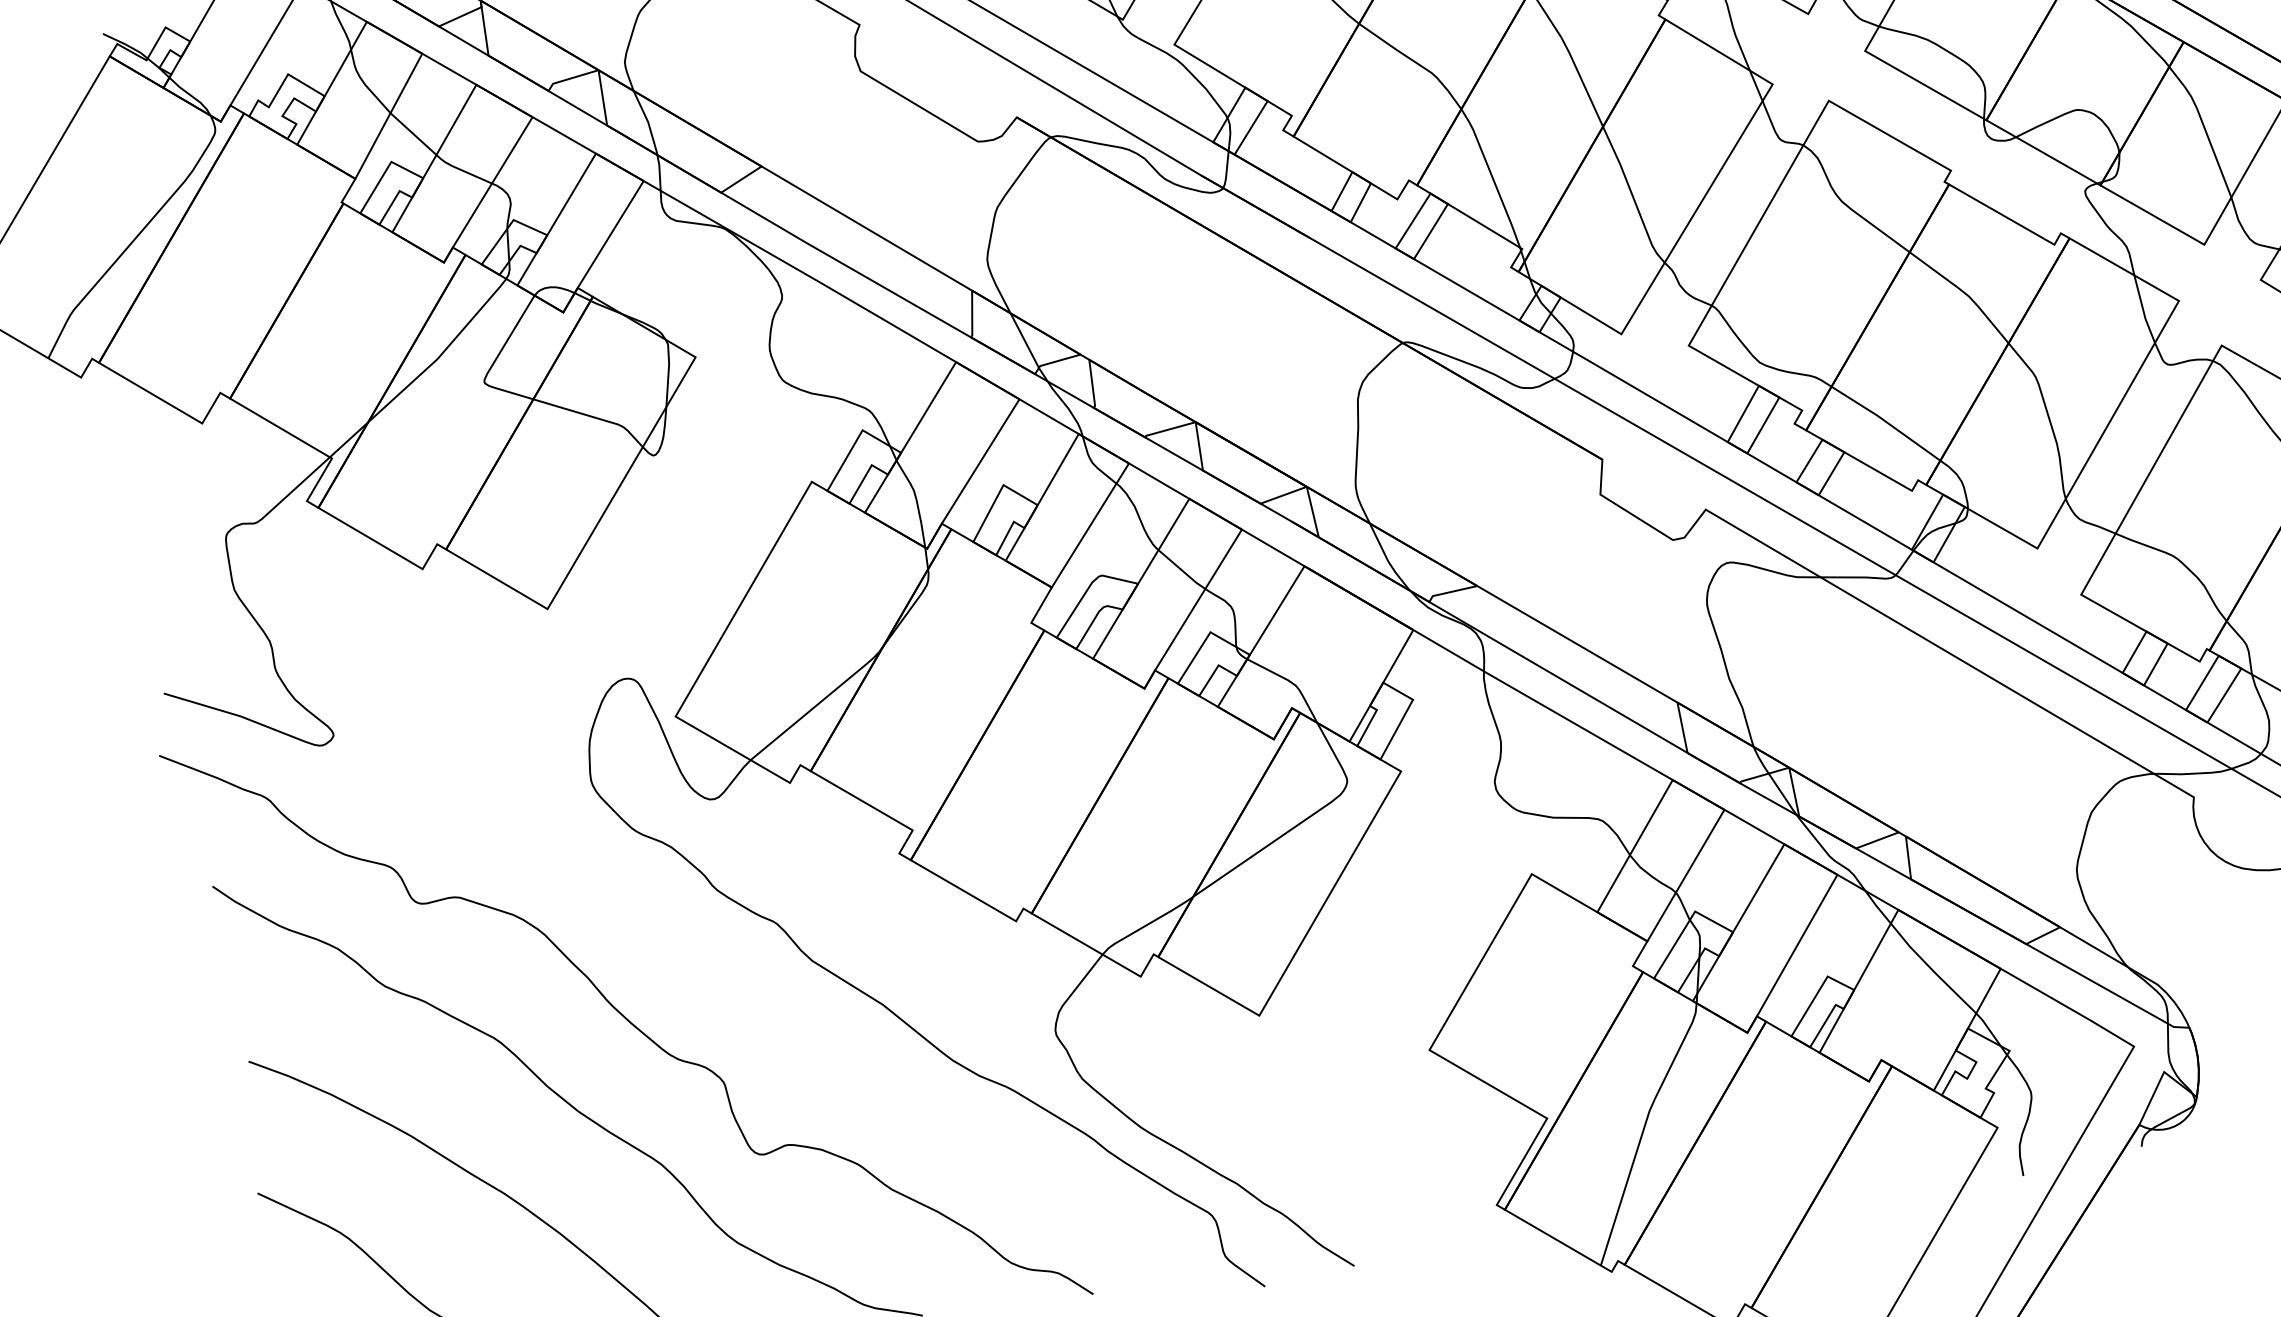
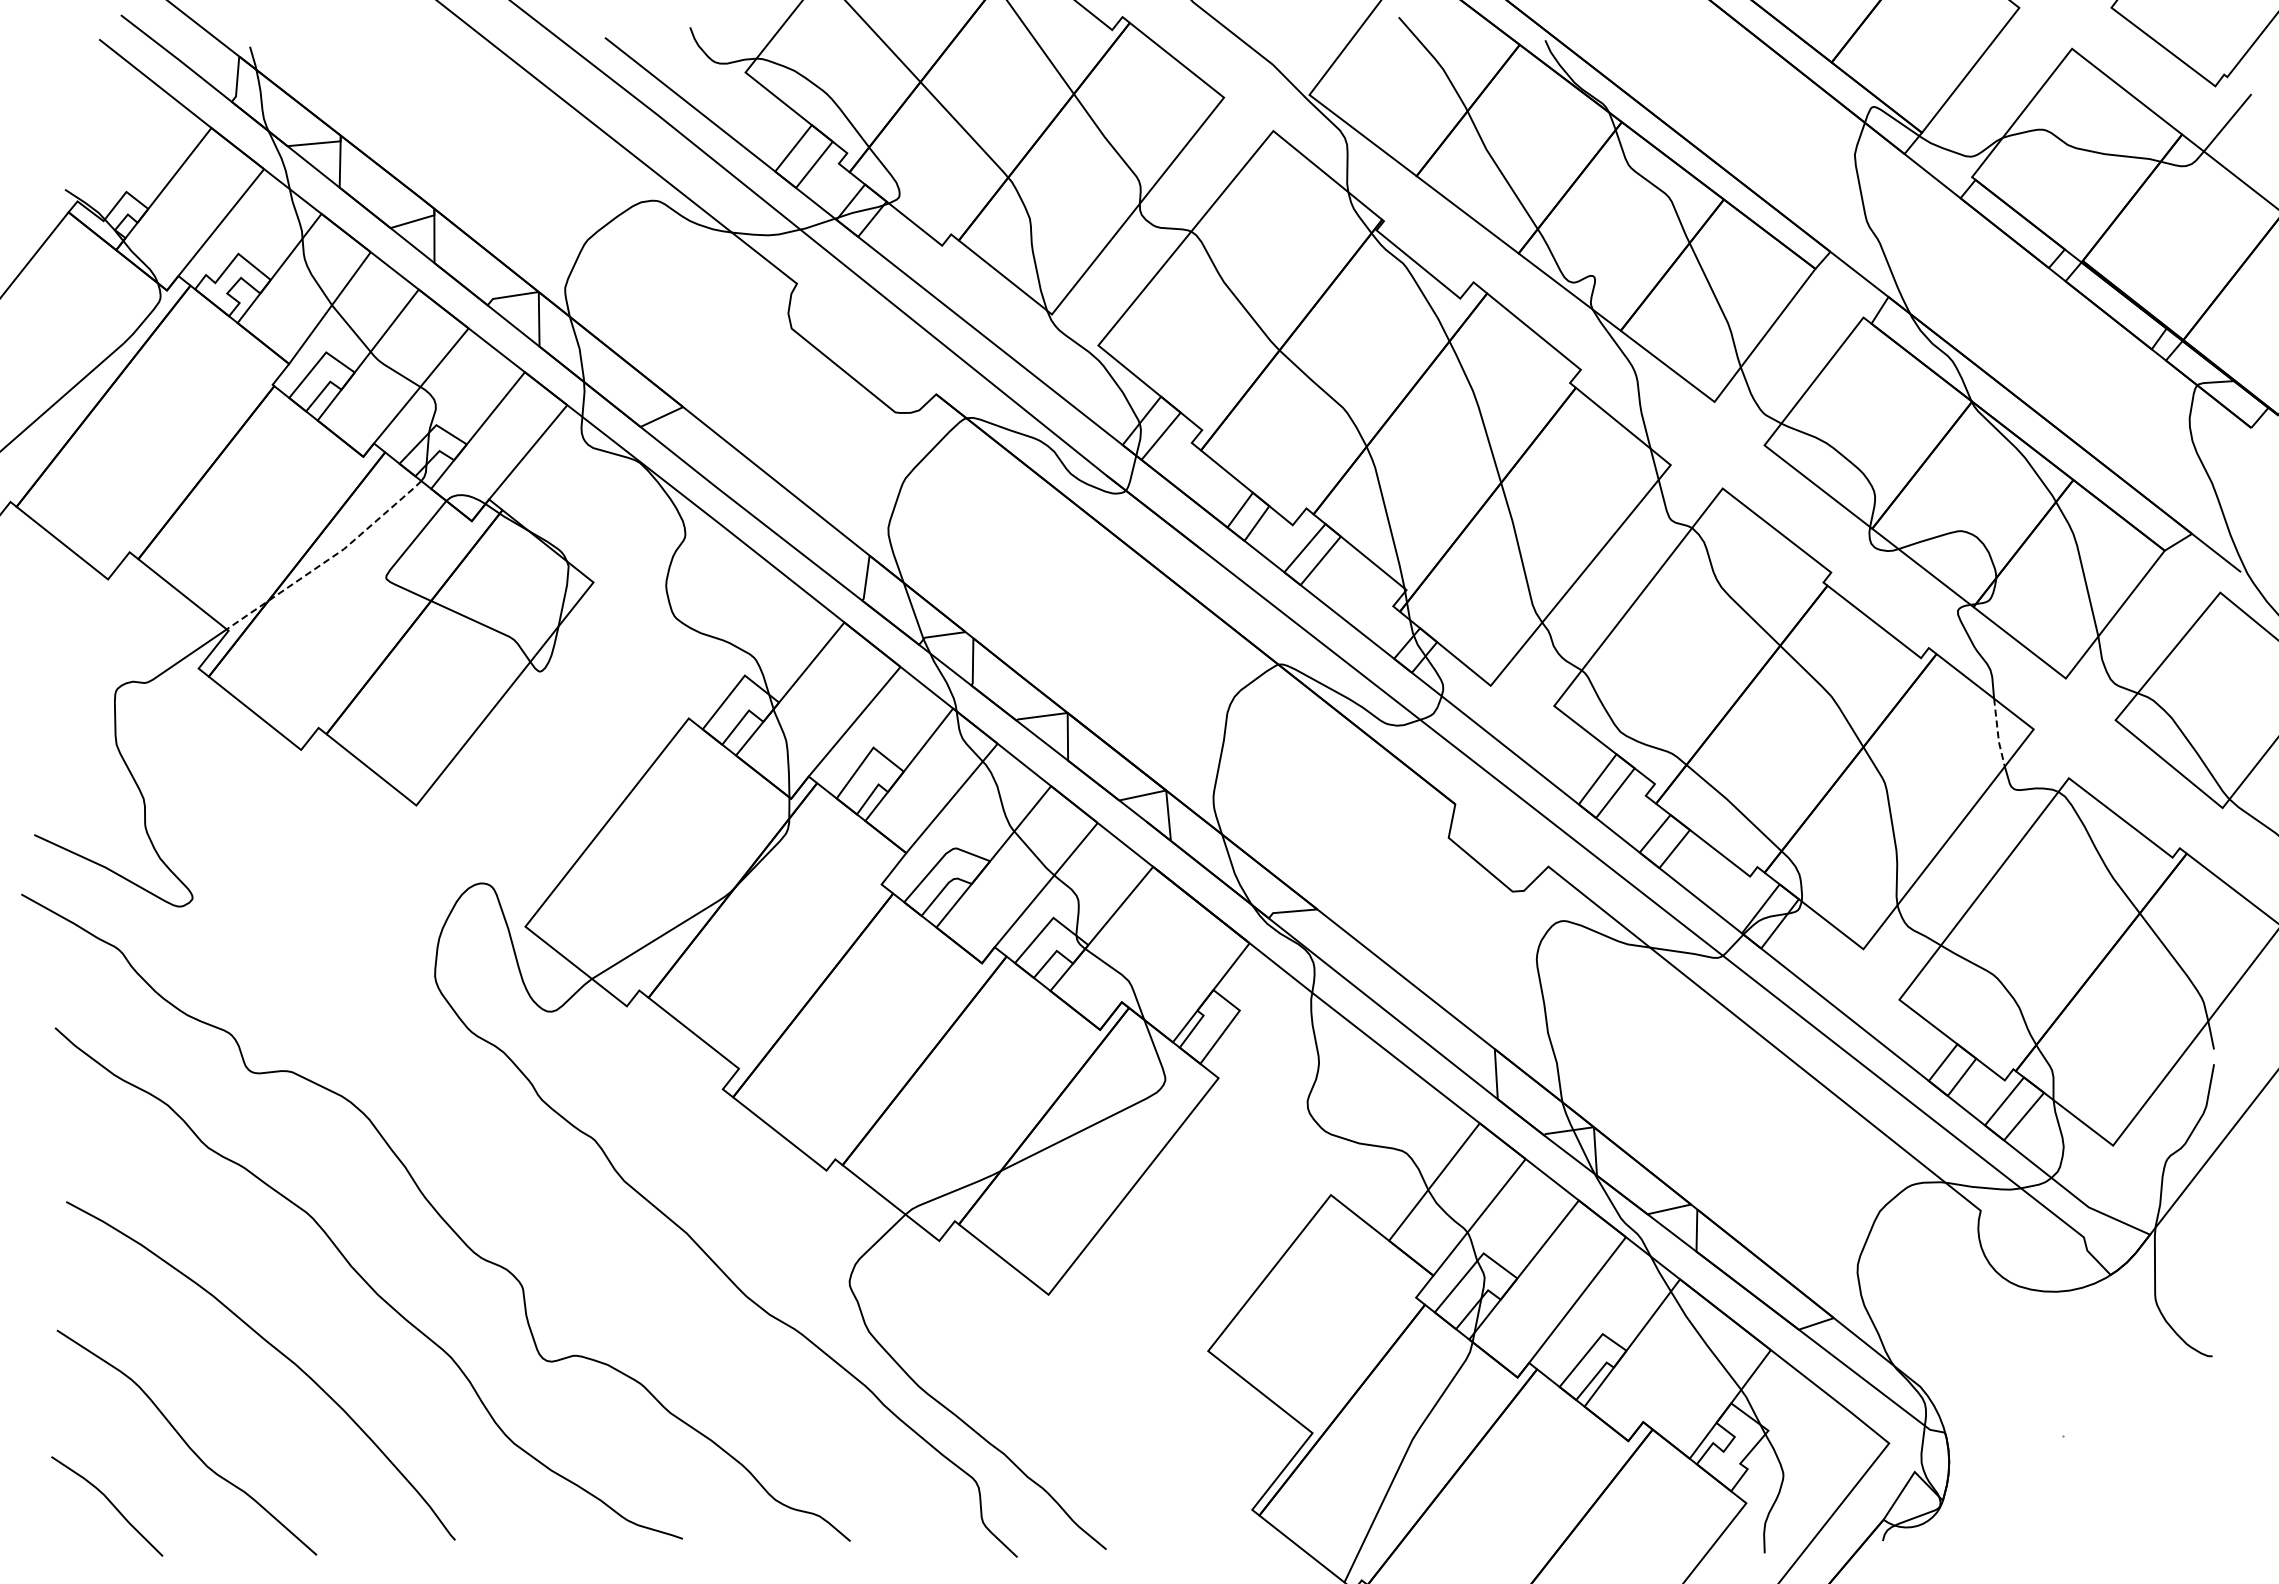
line: (2143, 311) -> (1998, 734), solid -> dashed
line: (423, 371) -> (328, 559), solid -> dashed

